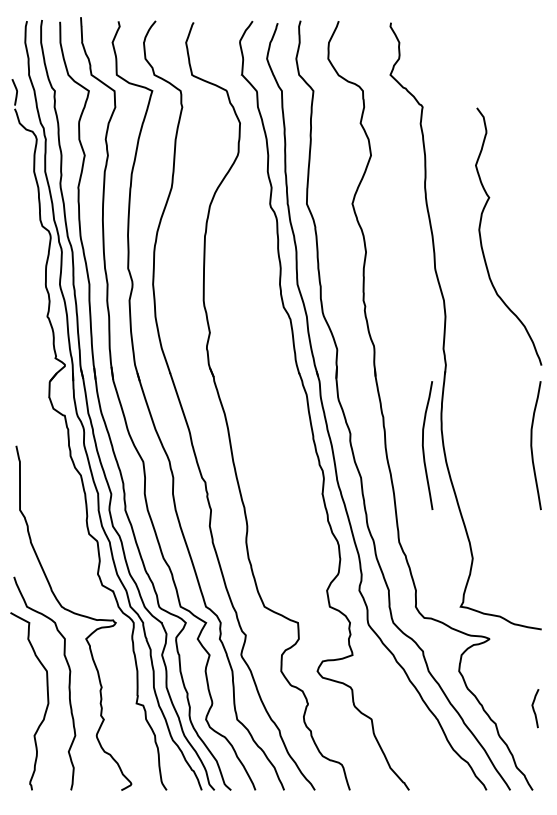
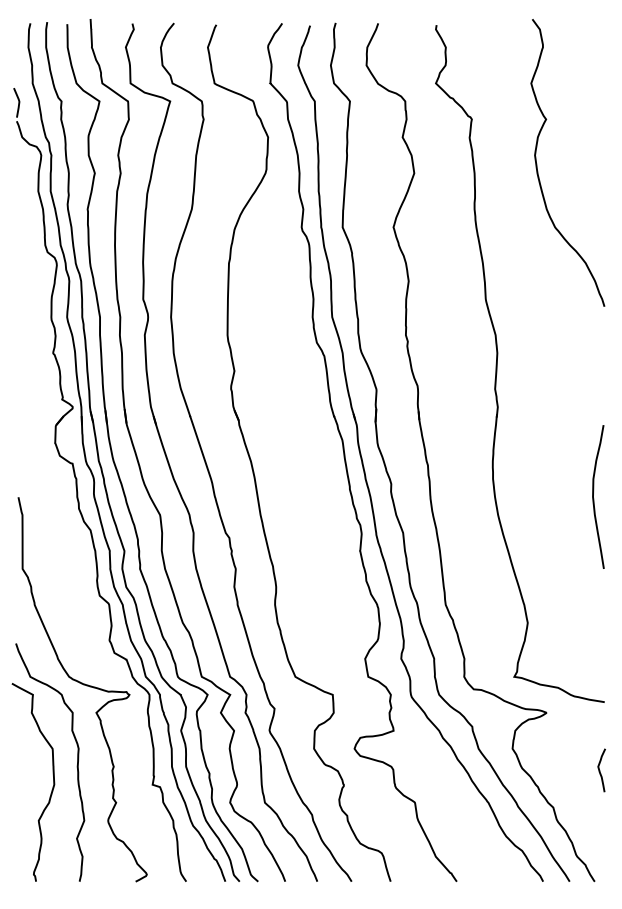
curve: (481, 237) -> (537, 163), moved
curve: (424, 446) -> (473, 498), removed
curve: (534, 708) -> (600, 770), moved

